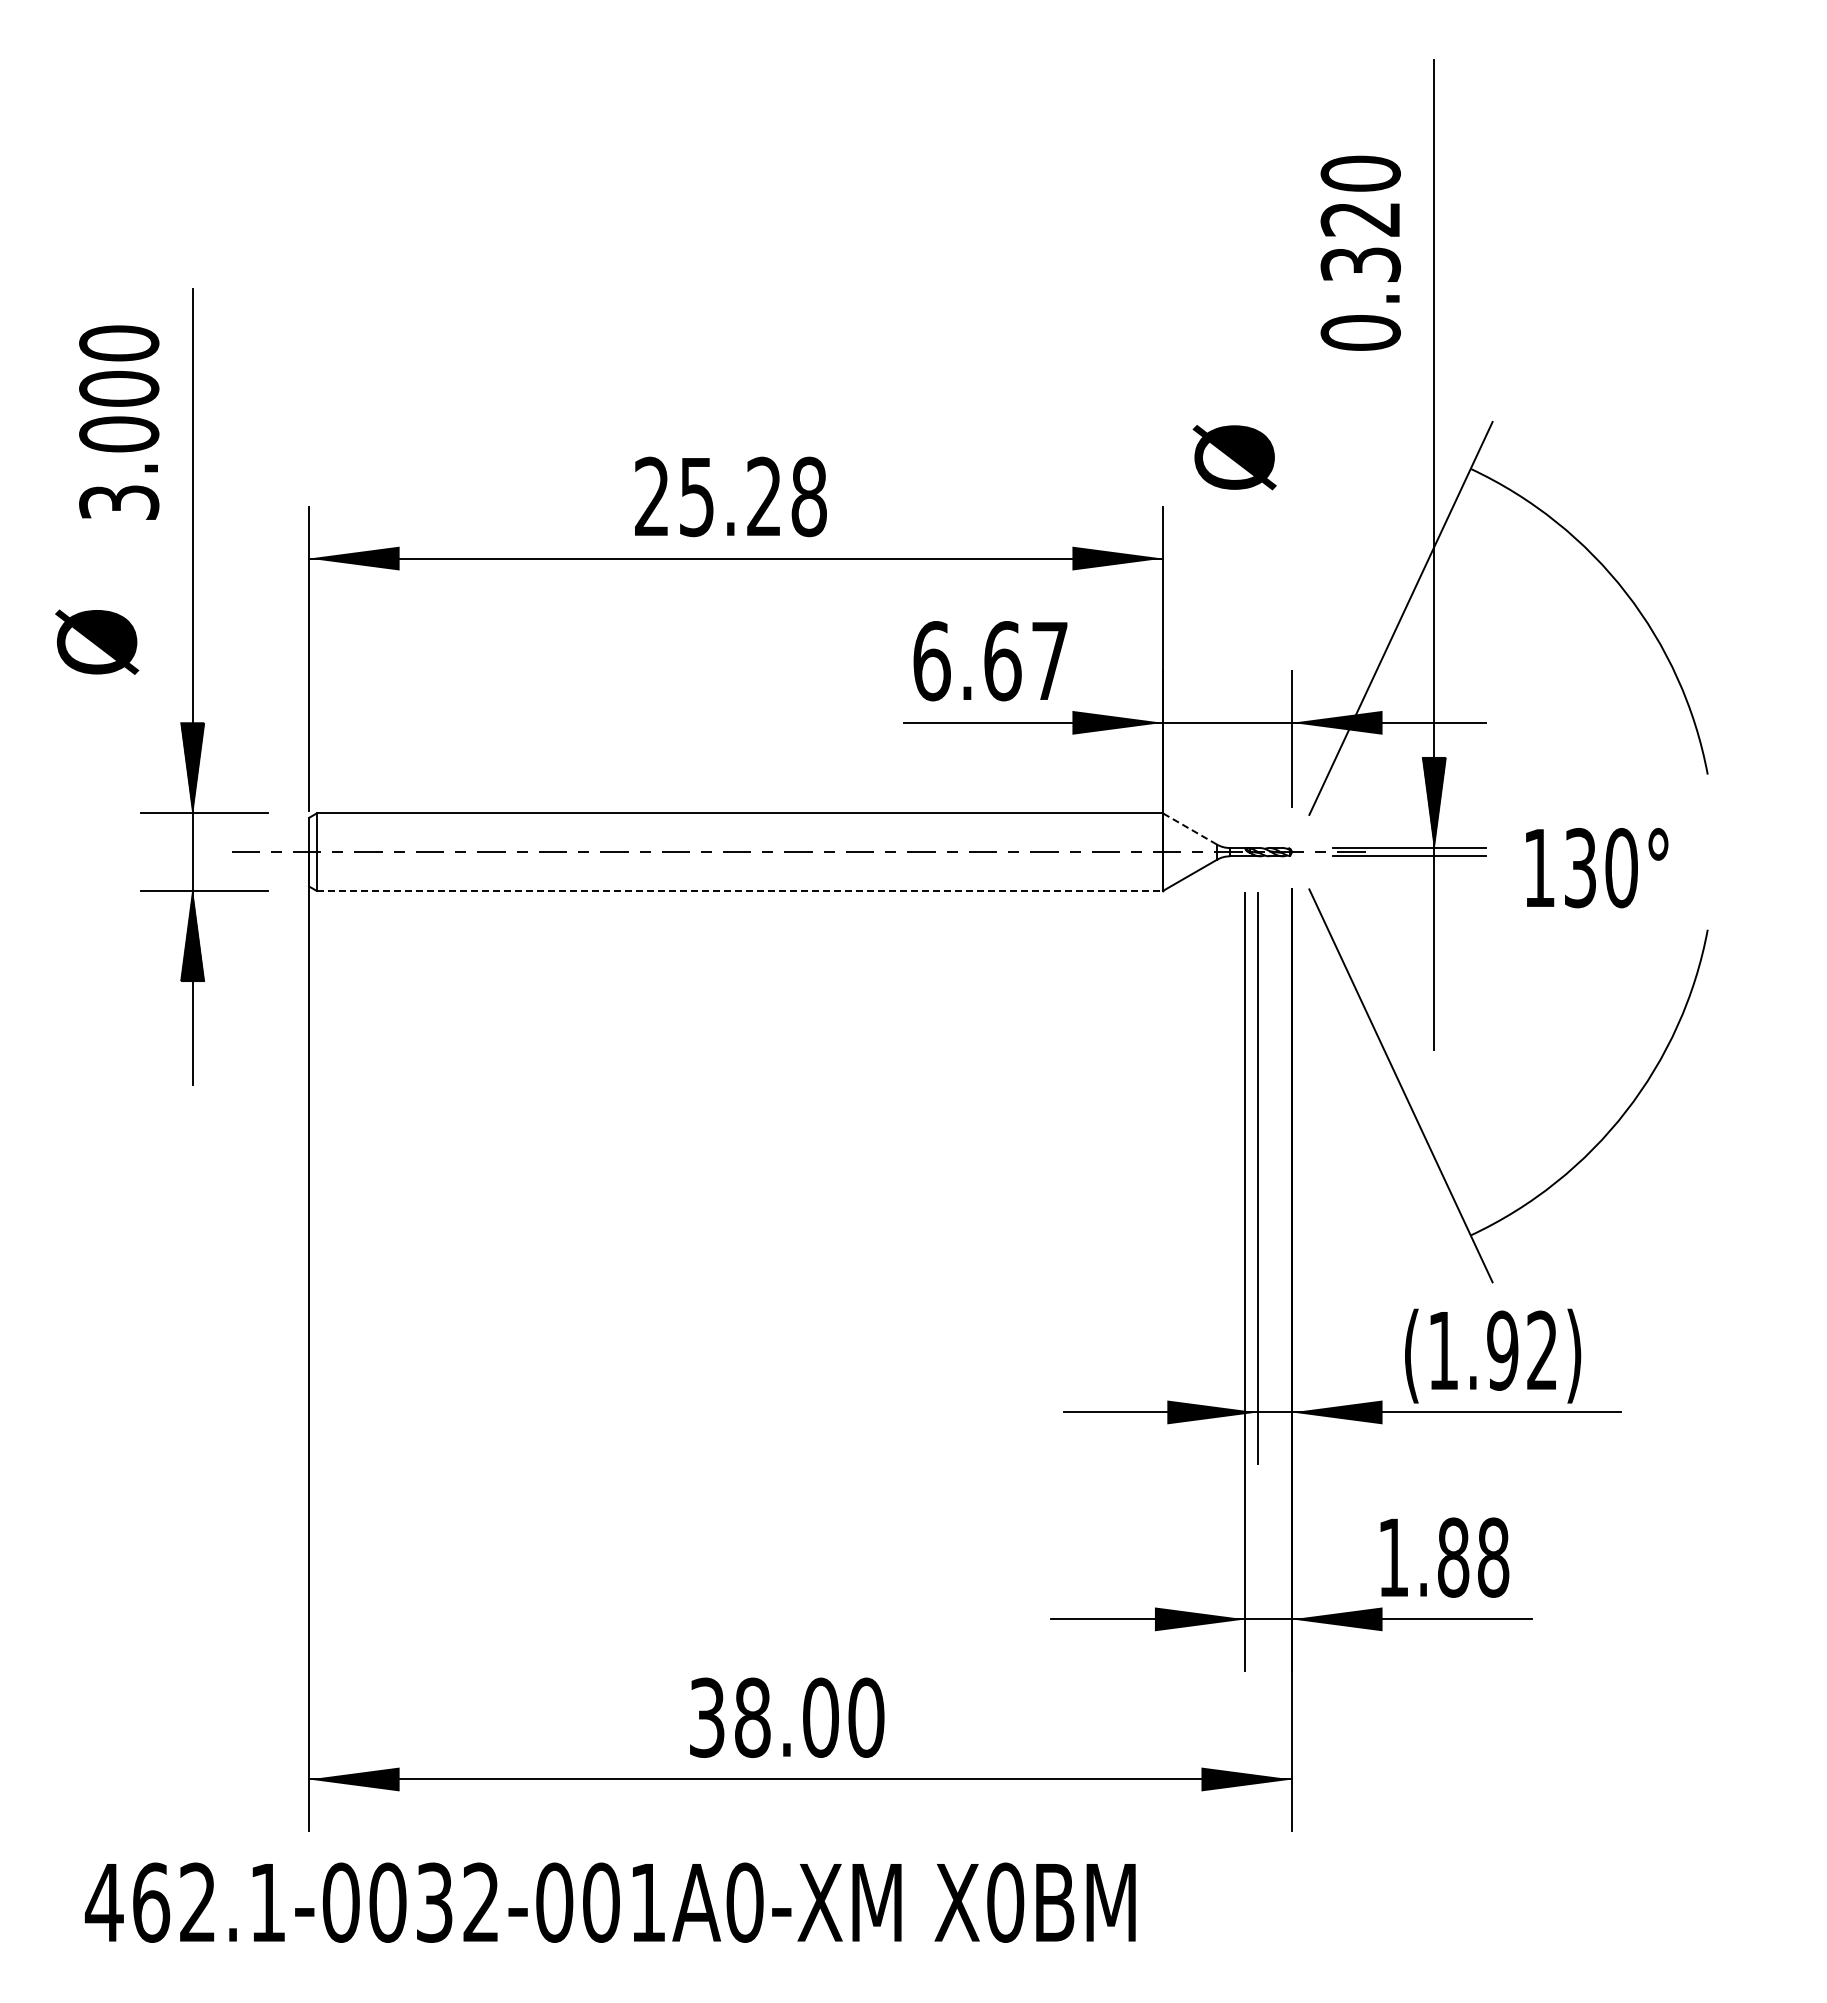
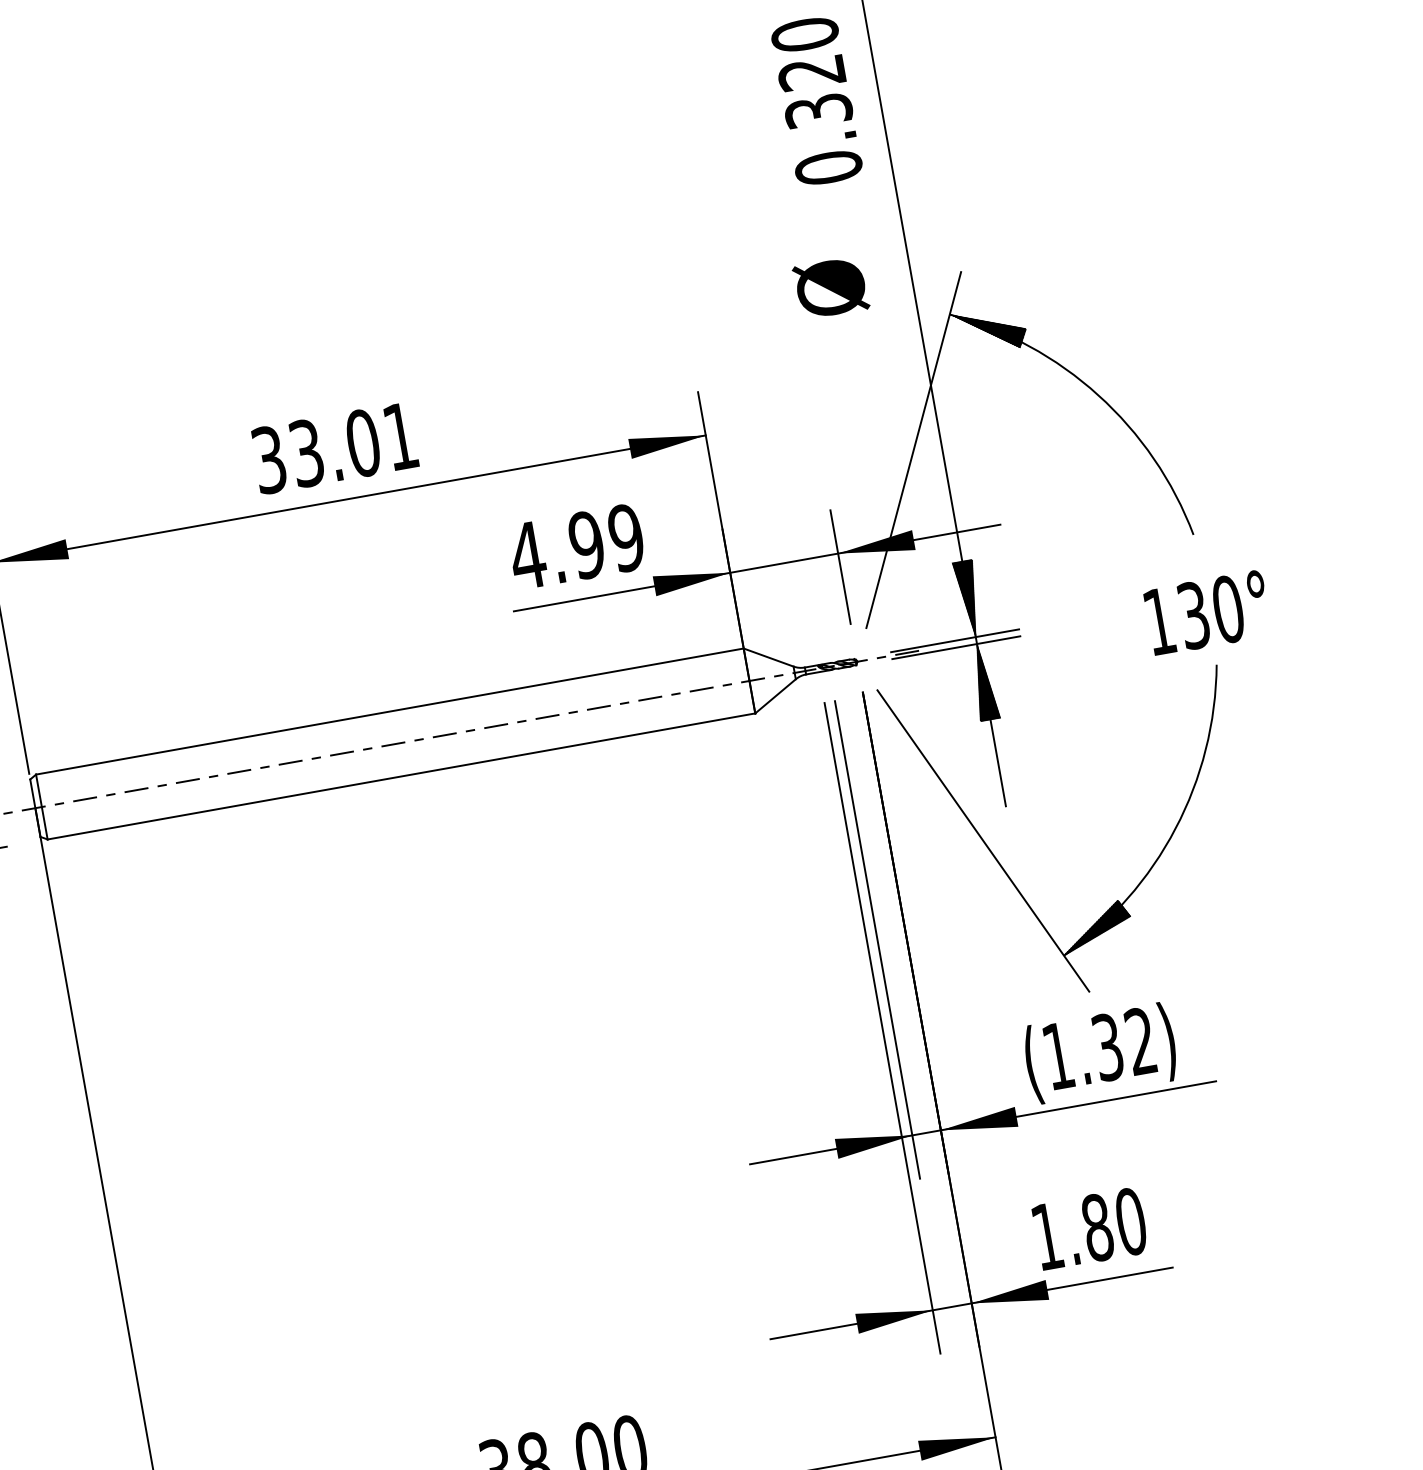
text: (1360, 252) -> (816, 100), moved
text: (1234, 457) -> (830, 287), moved
hatch: (1513, 495) -> (989, 330), added
text: (730, 496) -> (334, 447), 25.28 -> 33.01
text: (990, 661) -> (576, 547), 6.67 -> 4.99
line: (1189, 828) -> (768, 657), dashed -> solid
text: (1597, 868) -> (1208, 613), moved
line: (740, 890) -> (401, 775), dashed -> solid
hatch: (1434, 901) -> (983, 681), added
hatch: (1513, 1208) -> (1095, 926), added
text: (1502, 1350) -> (1107, 1047), (1.92) -> (1.32)
text: (1493, 1557) -> (1131, 1221), 1.88 -> 1.80

